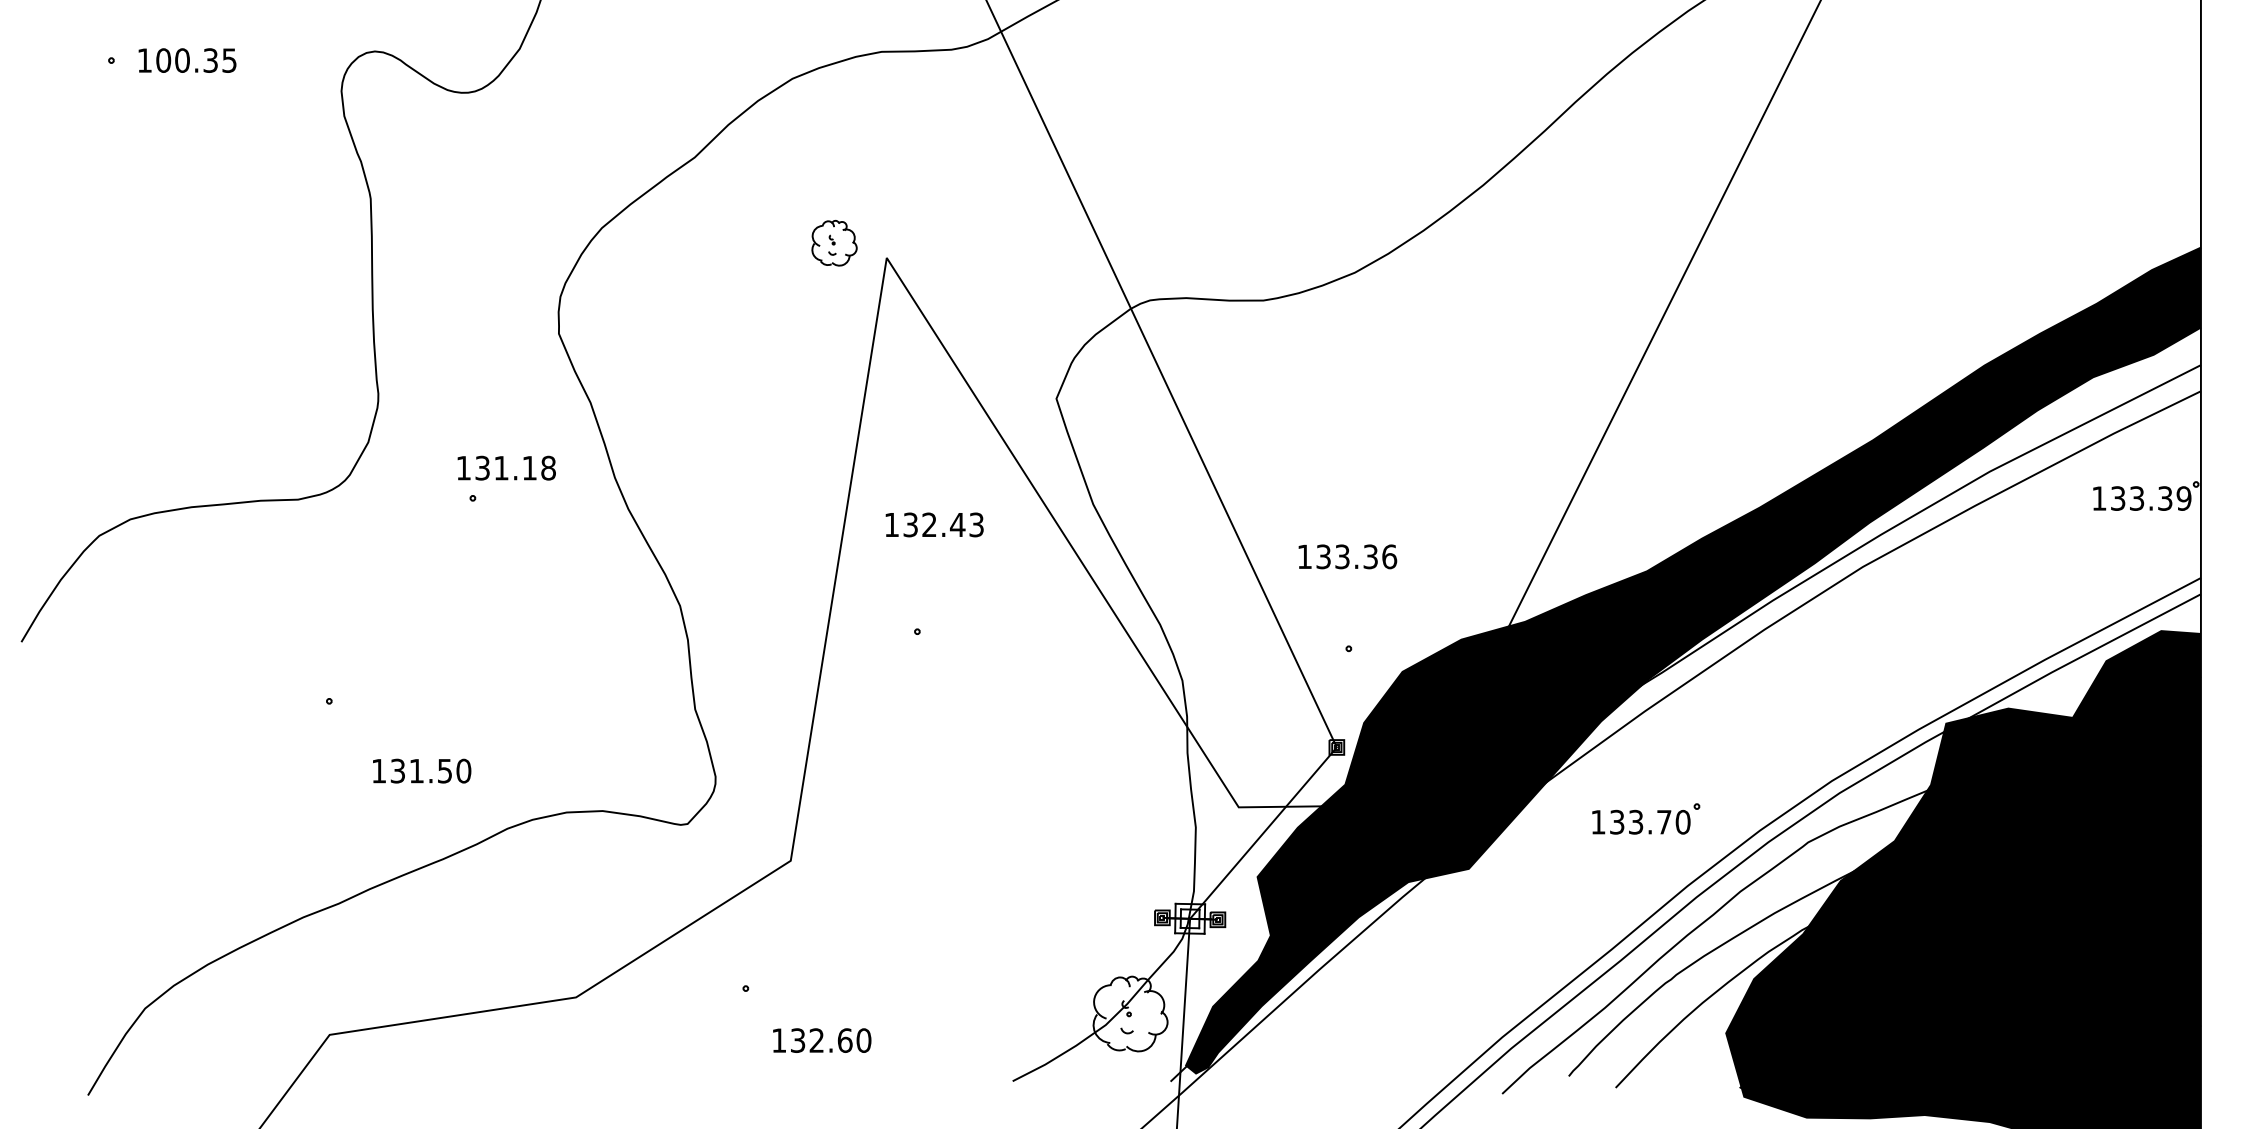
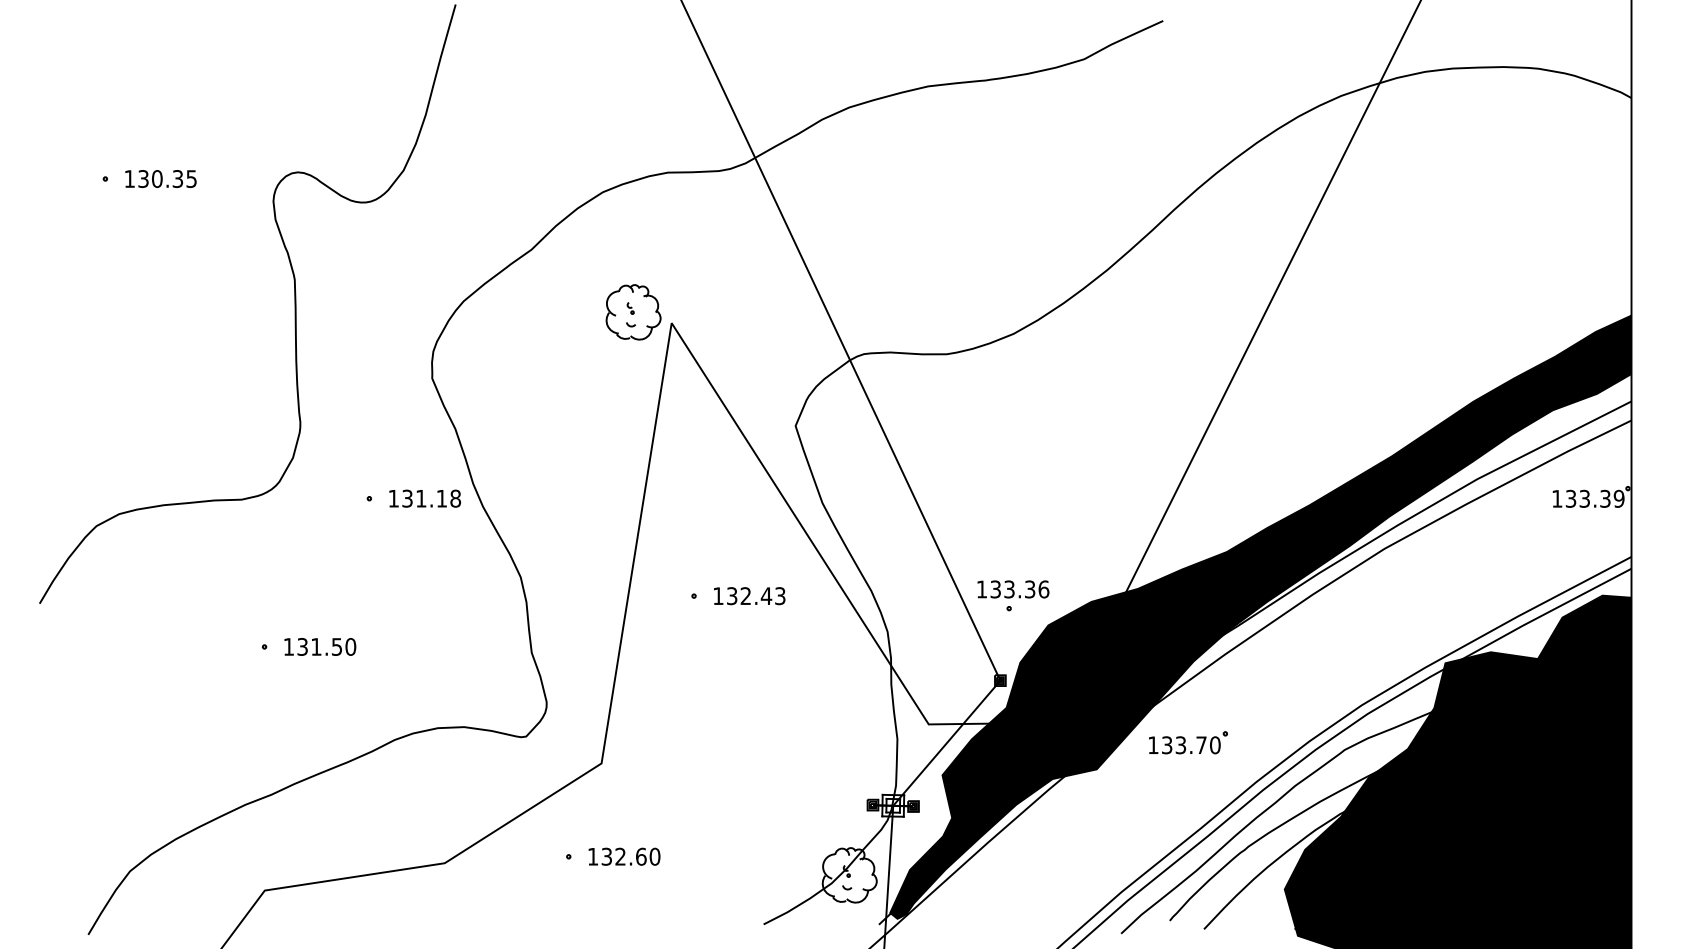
text: (163, 61) -> (143, 179), 100.35 -> 130.35
part: (834, 243) -> (633, 312), size x1.67
text: (507, 467) -> (425, 498), moved
text: (934, 525) -> (749, 596), moved
text: (1347, 556) -> (1013, 589), moved
text: (422, 770) -> (320, 646), moved
part: (1646, 818) -> (1188, 742), moved
text: (822, 1040) -> (624, 856), moved

